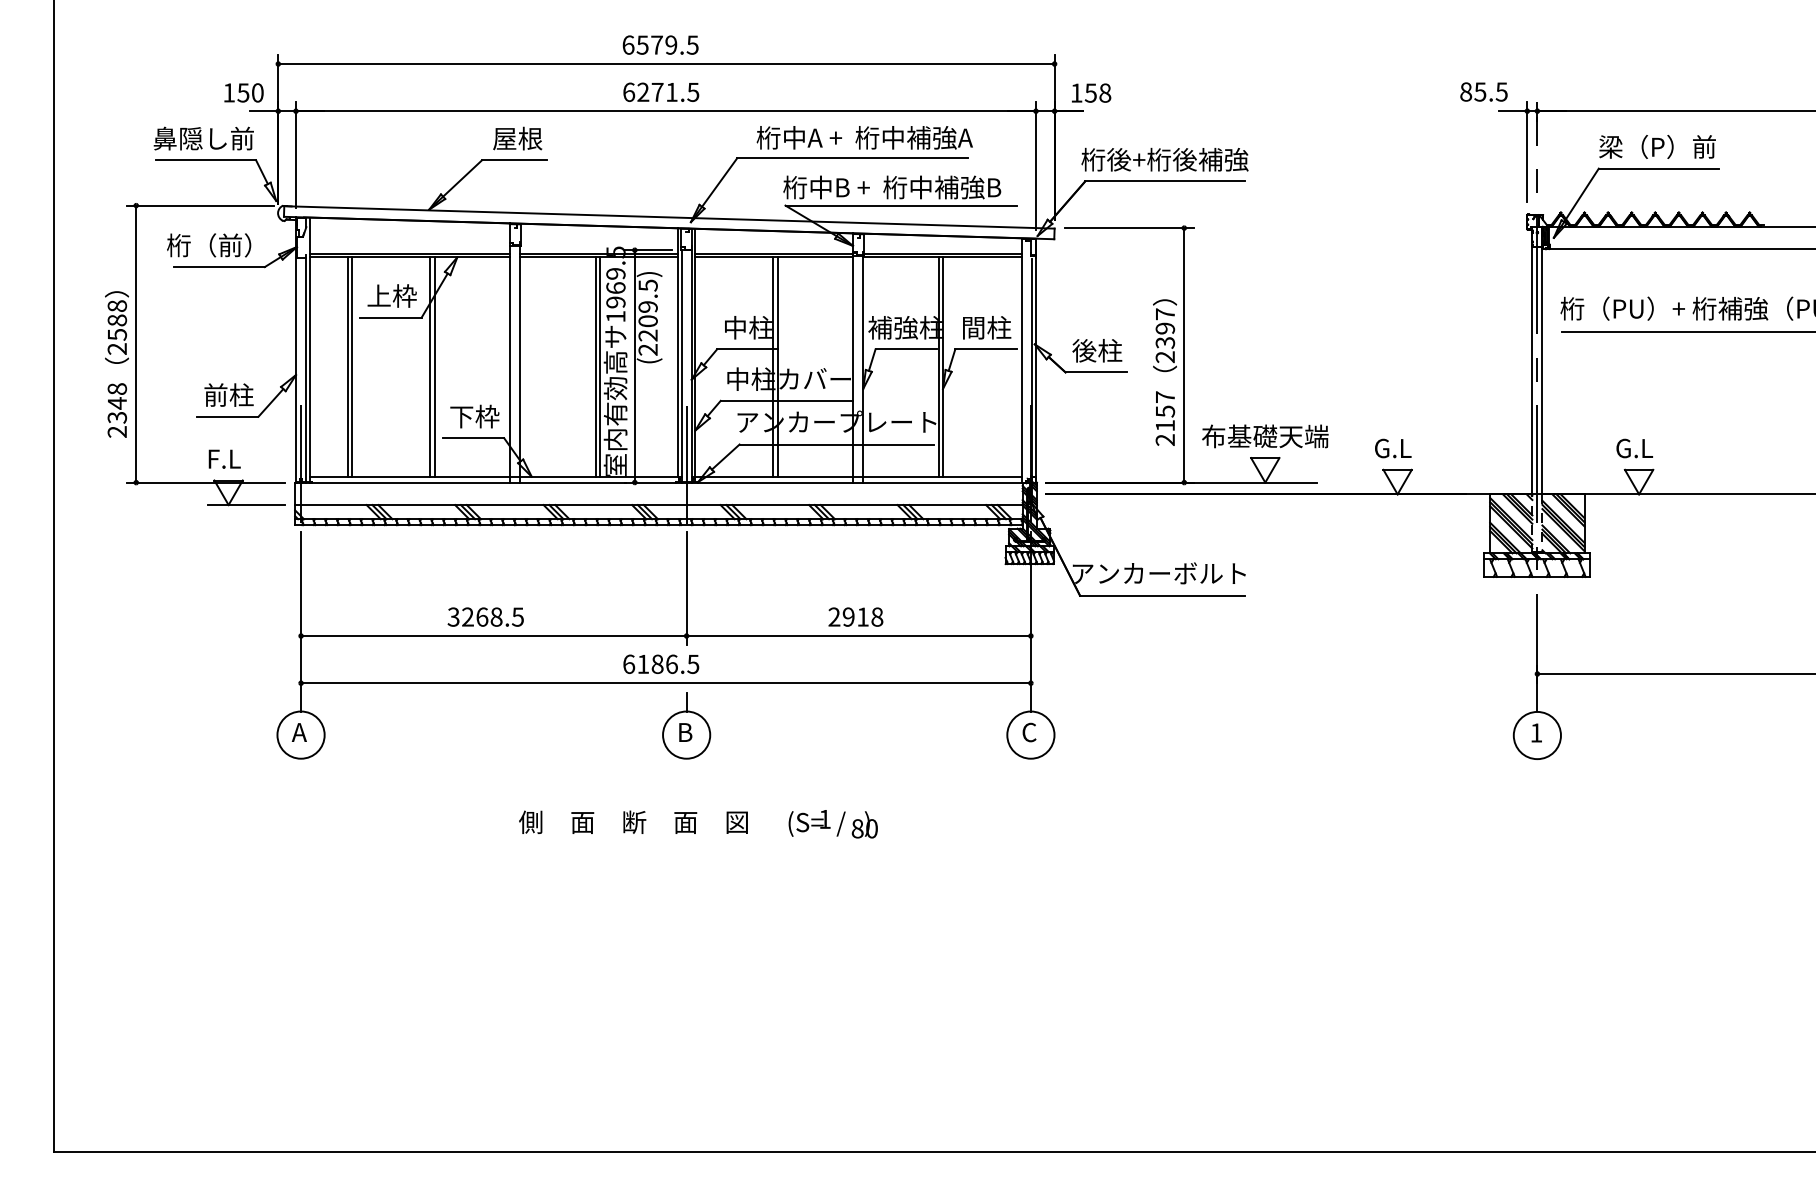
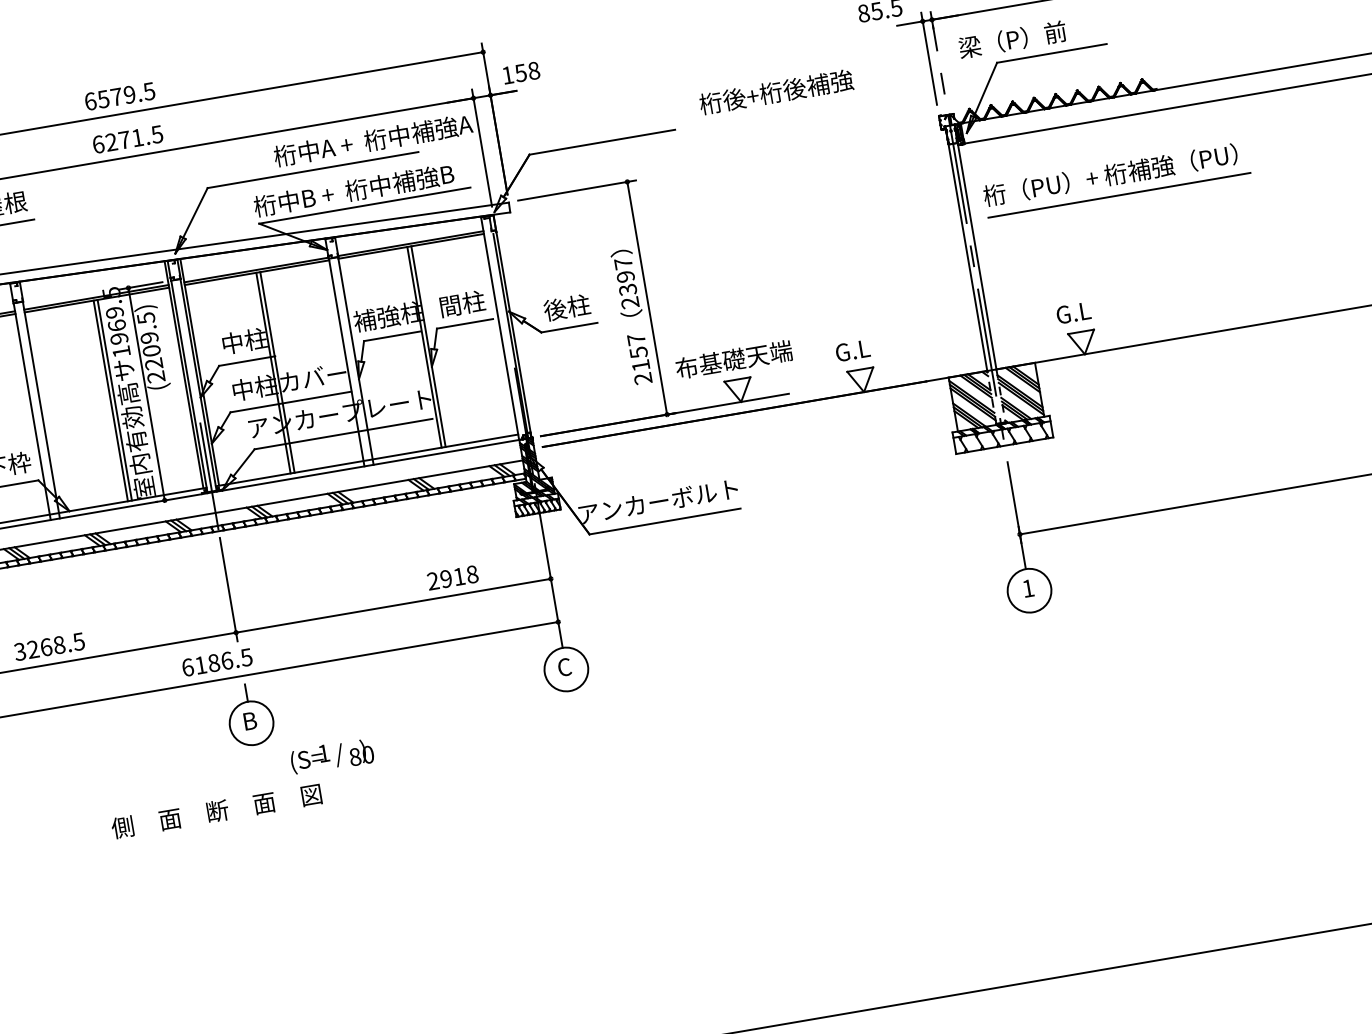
text: (864, 137) -> (372, 140), moved
text: (1657, 146) -> (1012, 39), moved
text: (1164, 159) -> (775, 91), moved
text: (855, 616) -> (452, 577), moved
text: (832, 824) -> (331, 757), moved

